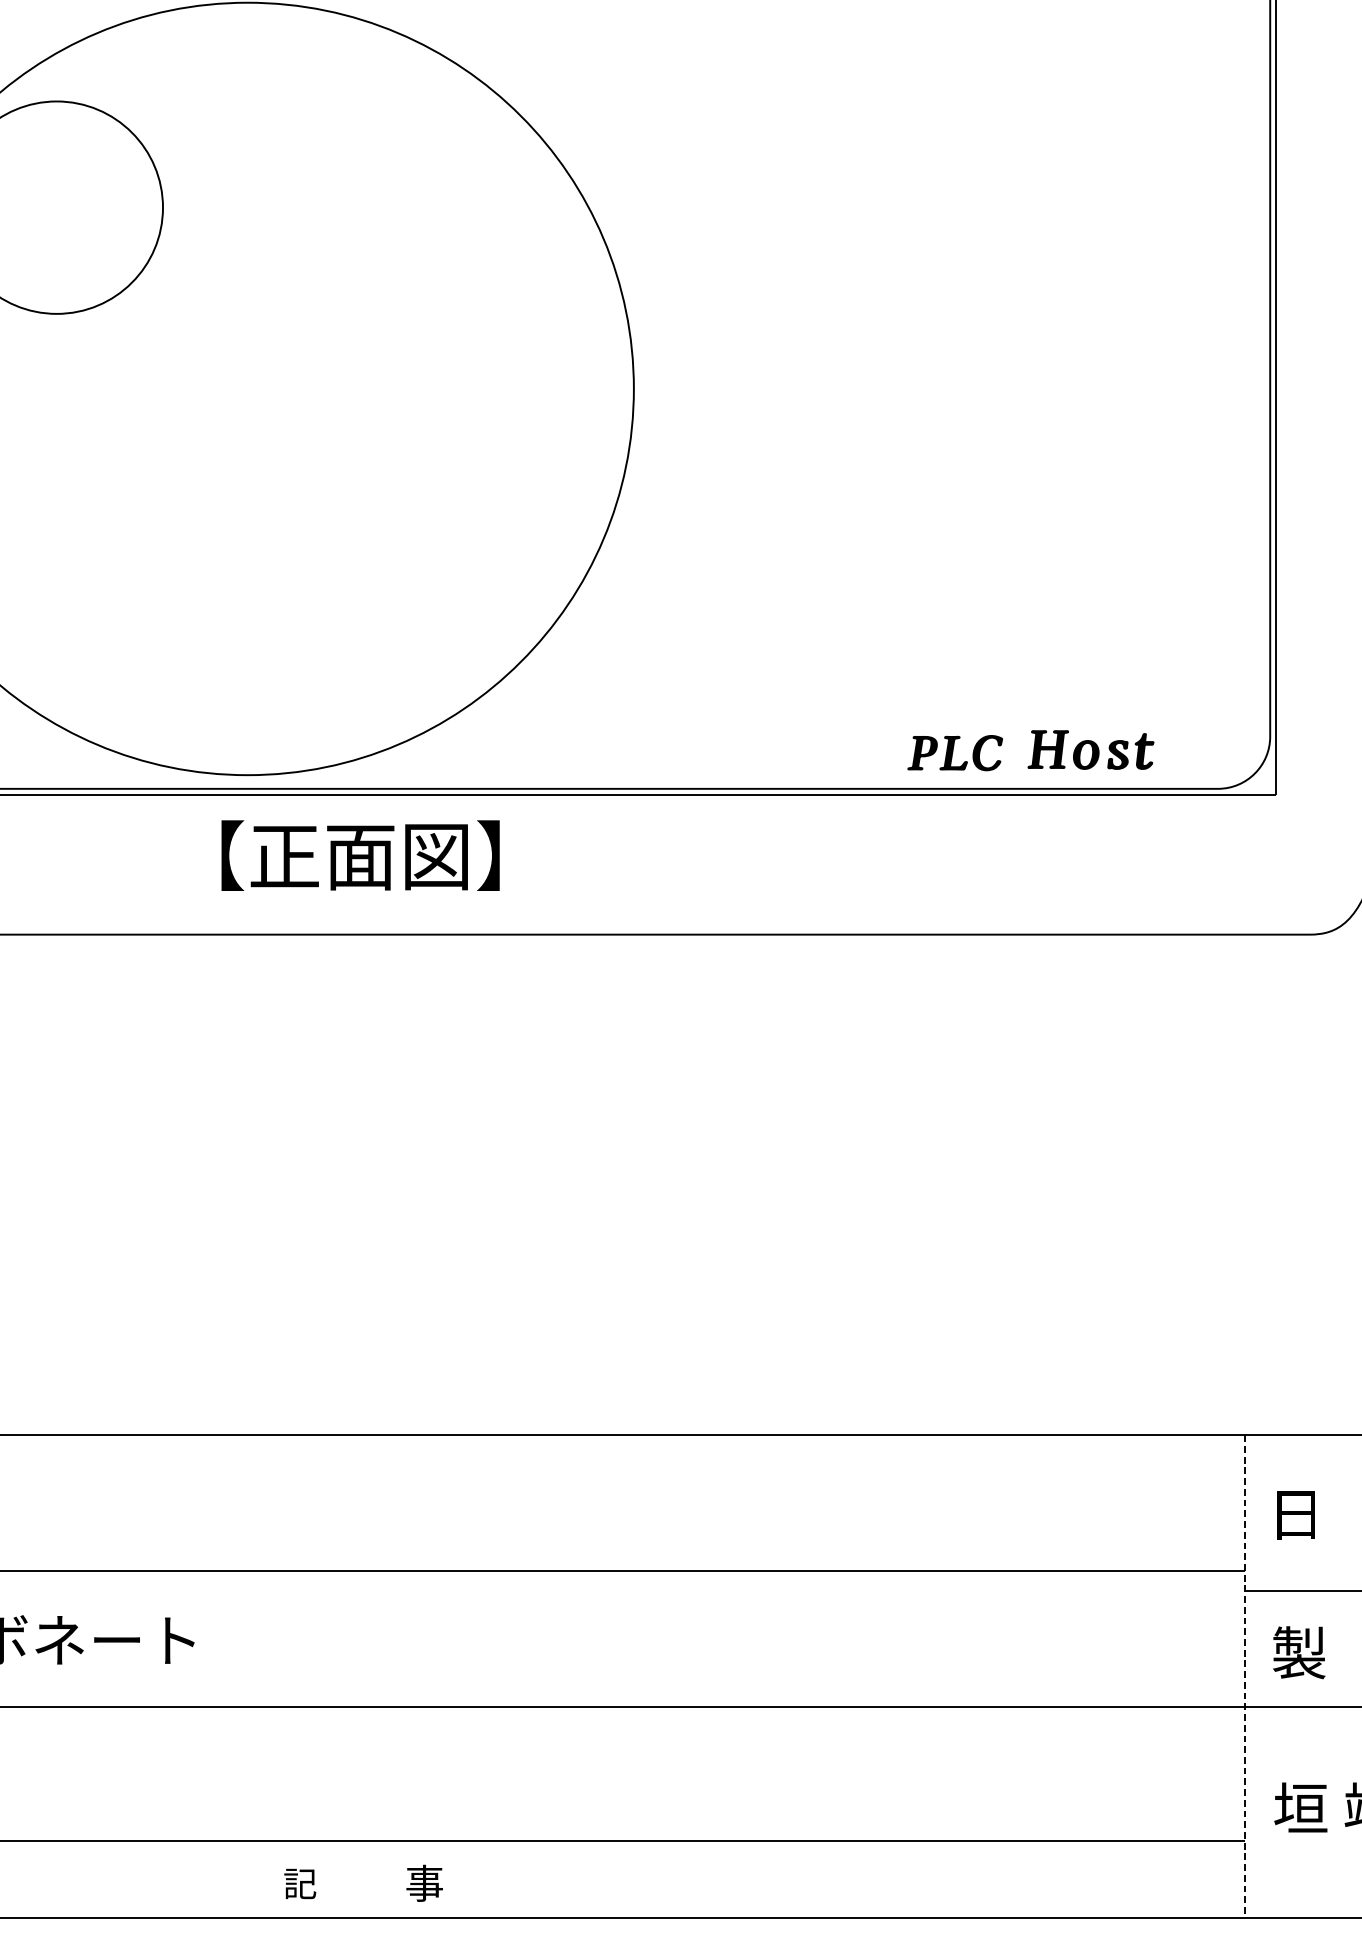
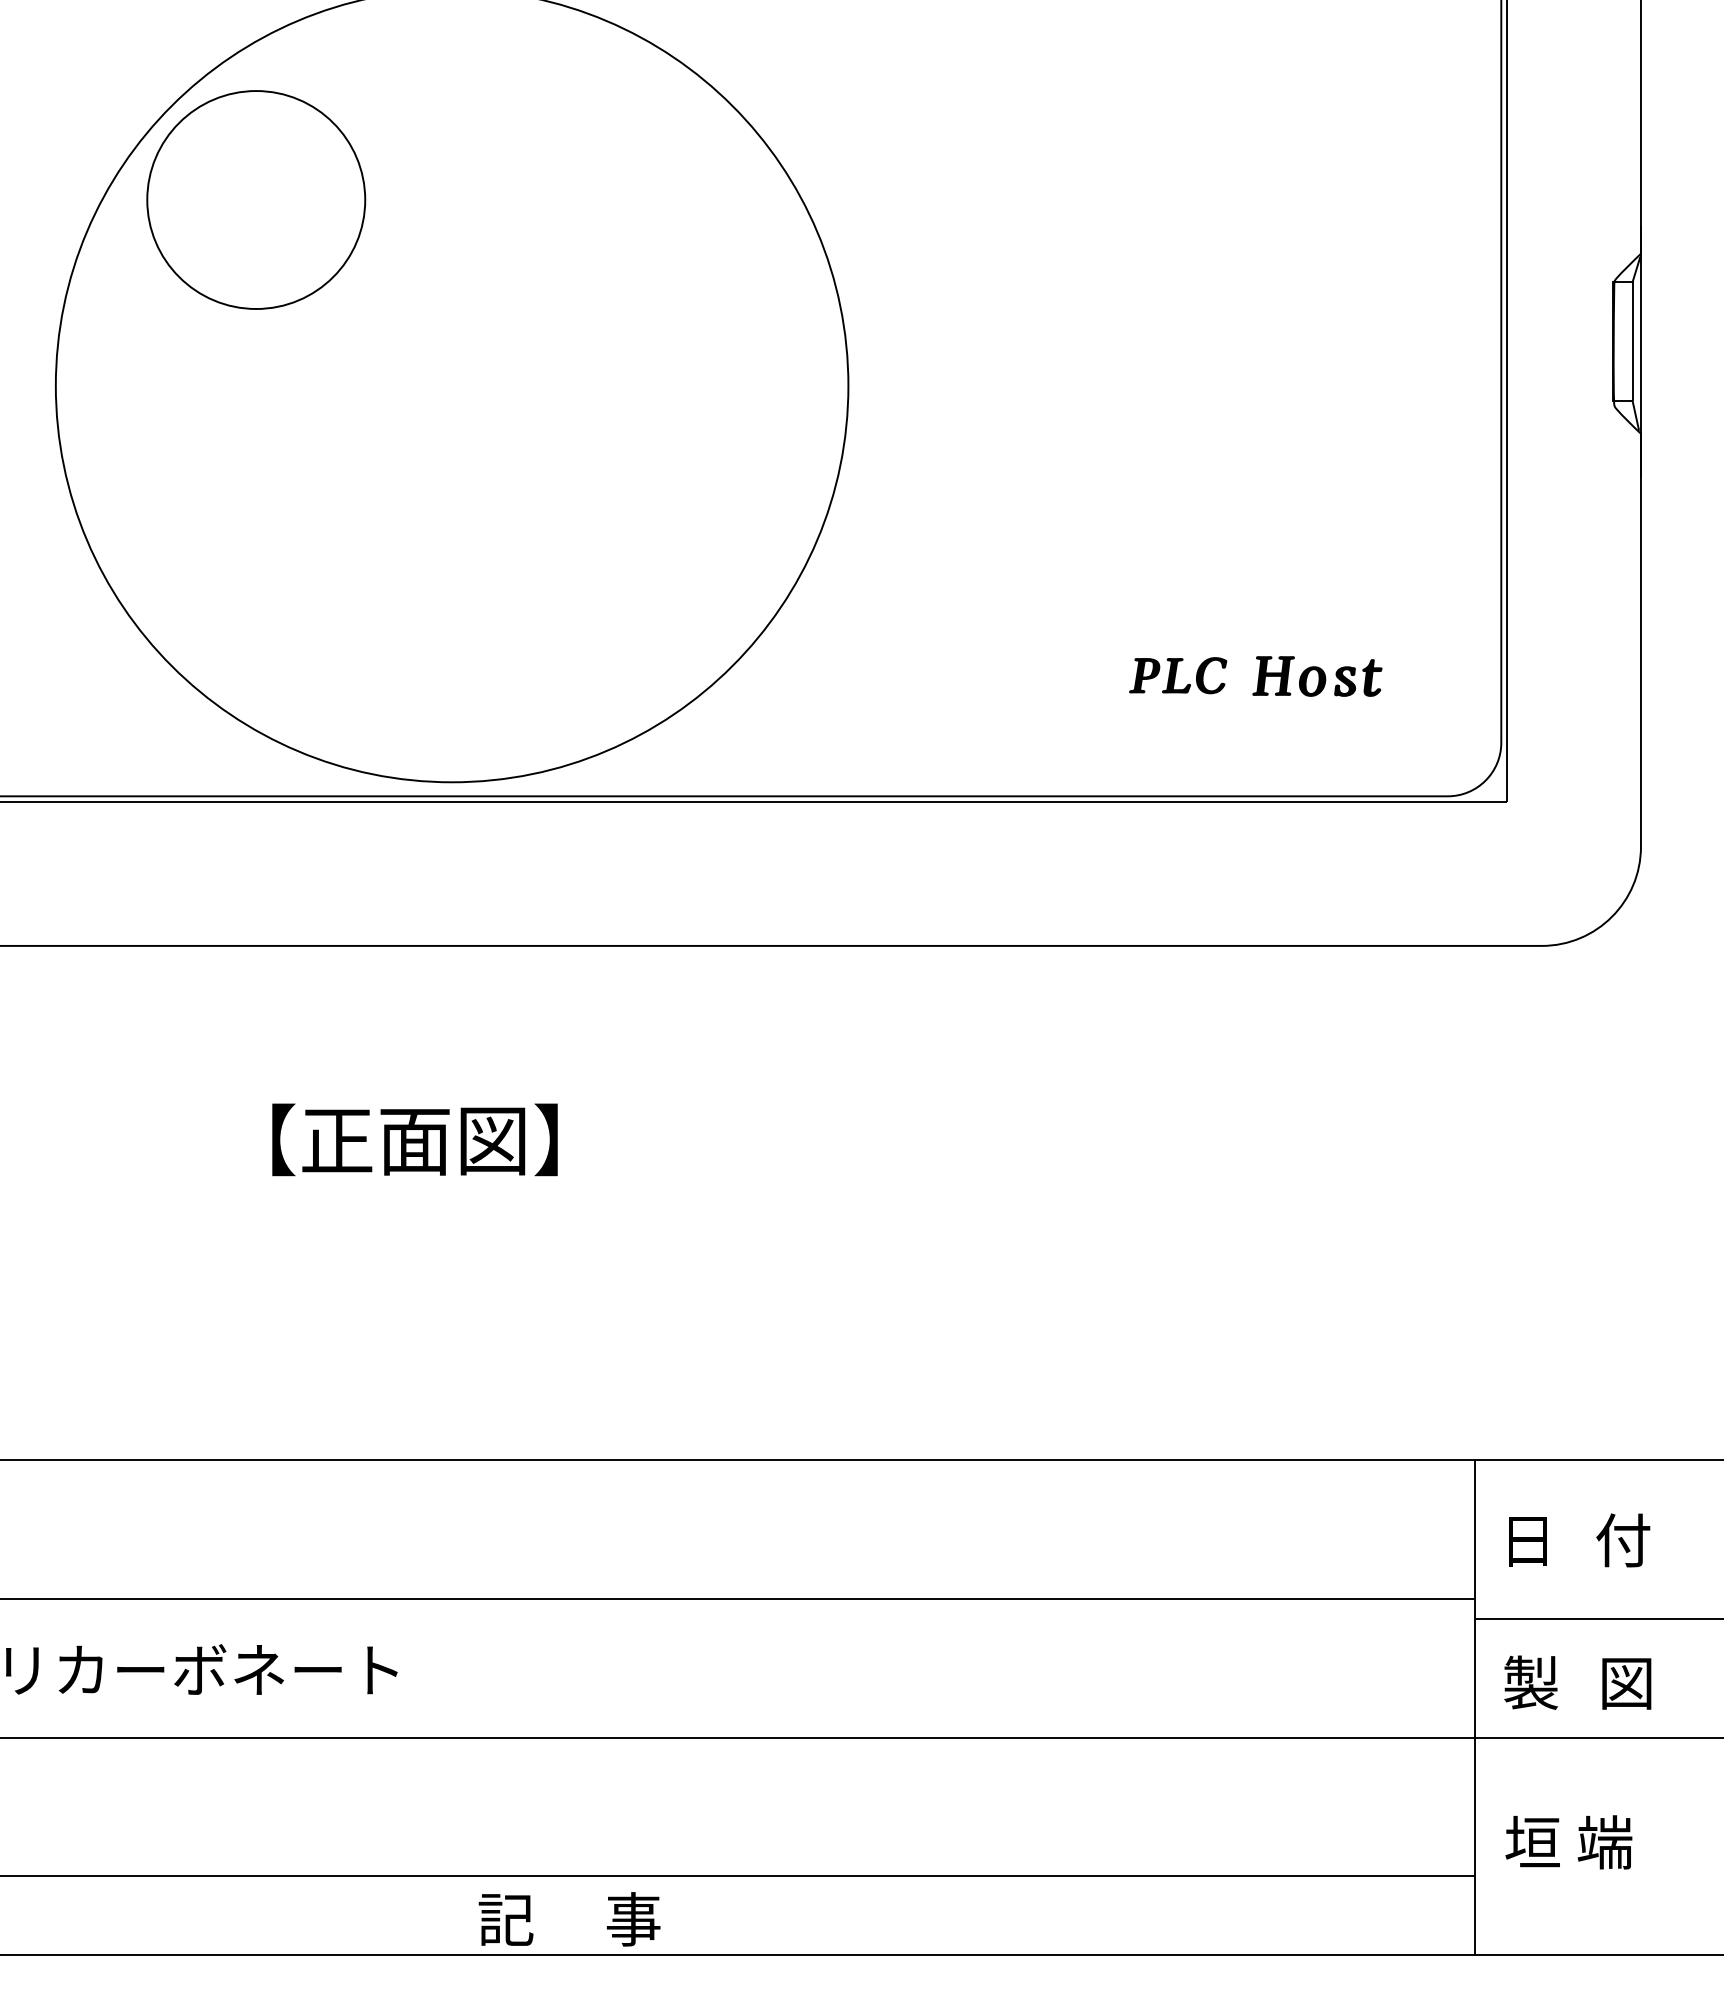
part: (1091, 750) -> (1317, 676), moved
part: (955, 752) -> (1178, 675), moved
text: (360, 855) -> (414, 1139), moved
line: (1245, 1676) -> (1475, 1707), dashed -> solid
part: (299, 1883) -> (505, 1919), size x1.67
part: (424, 1883) -> (633, 1919), size x1.43

